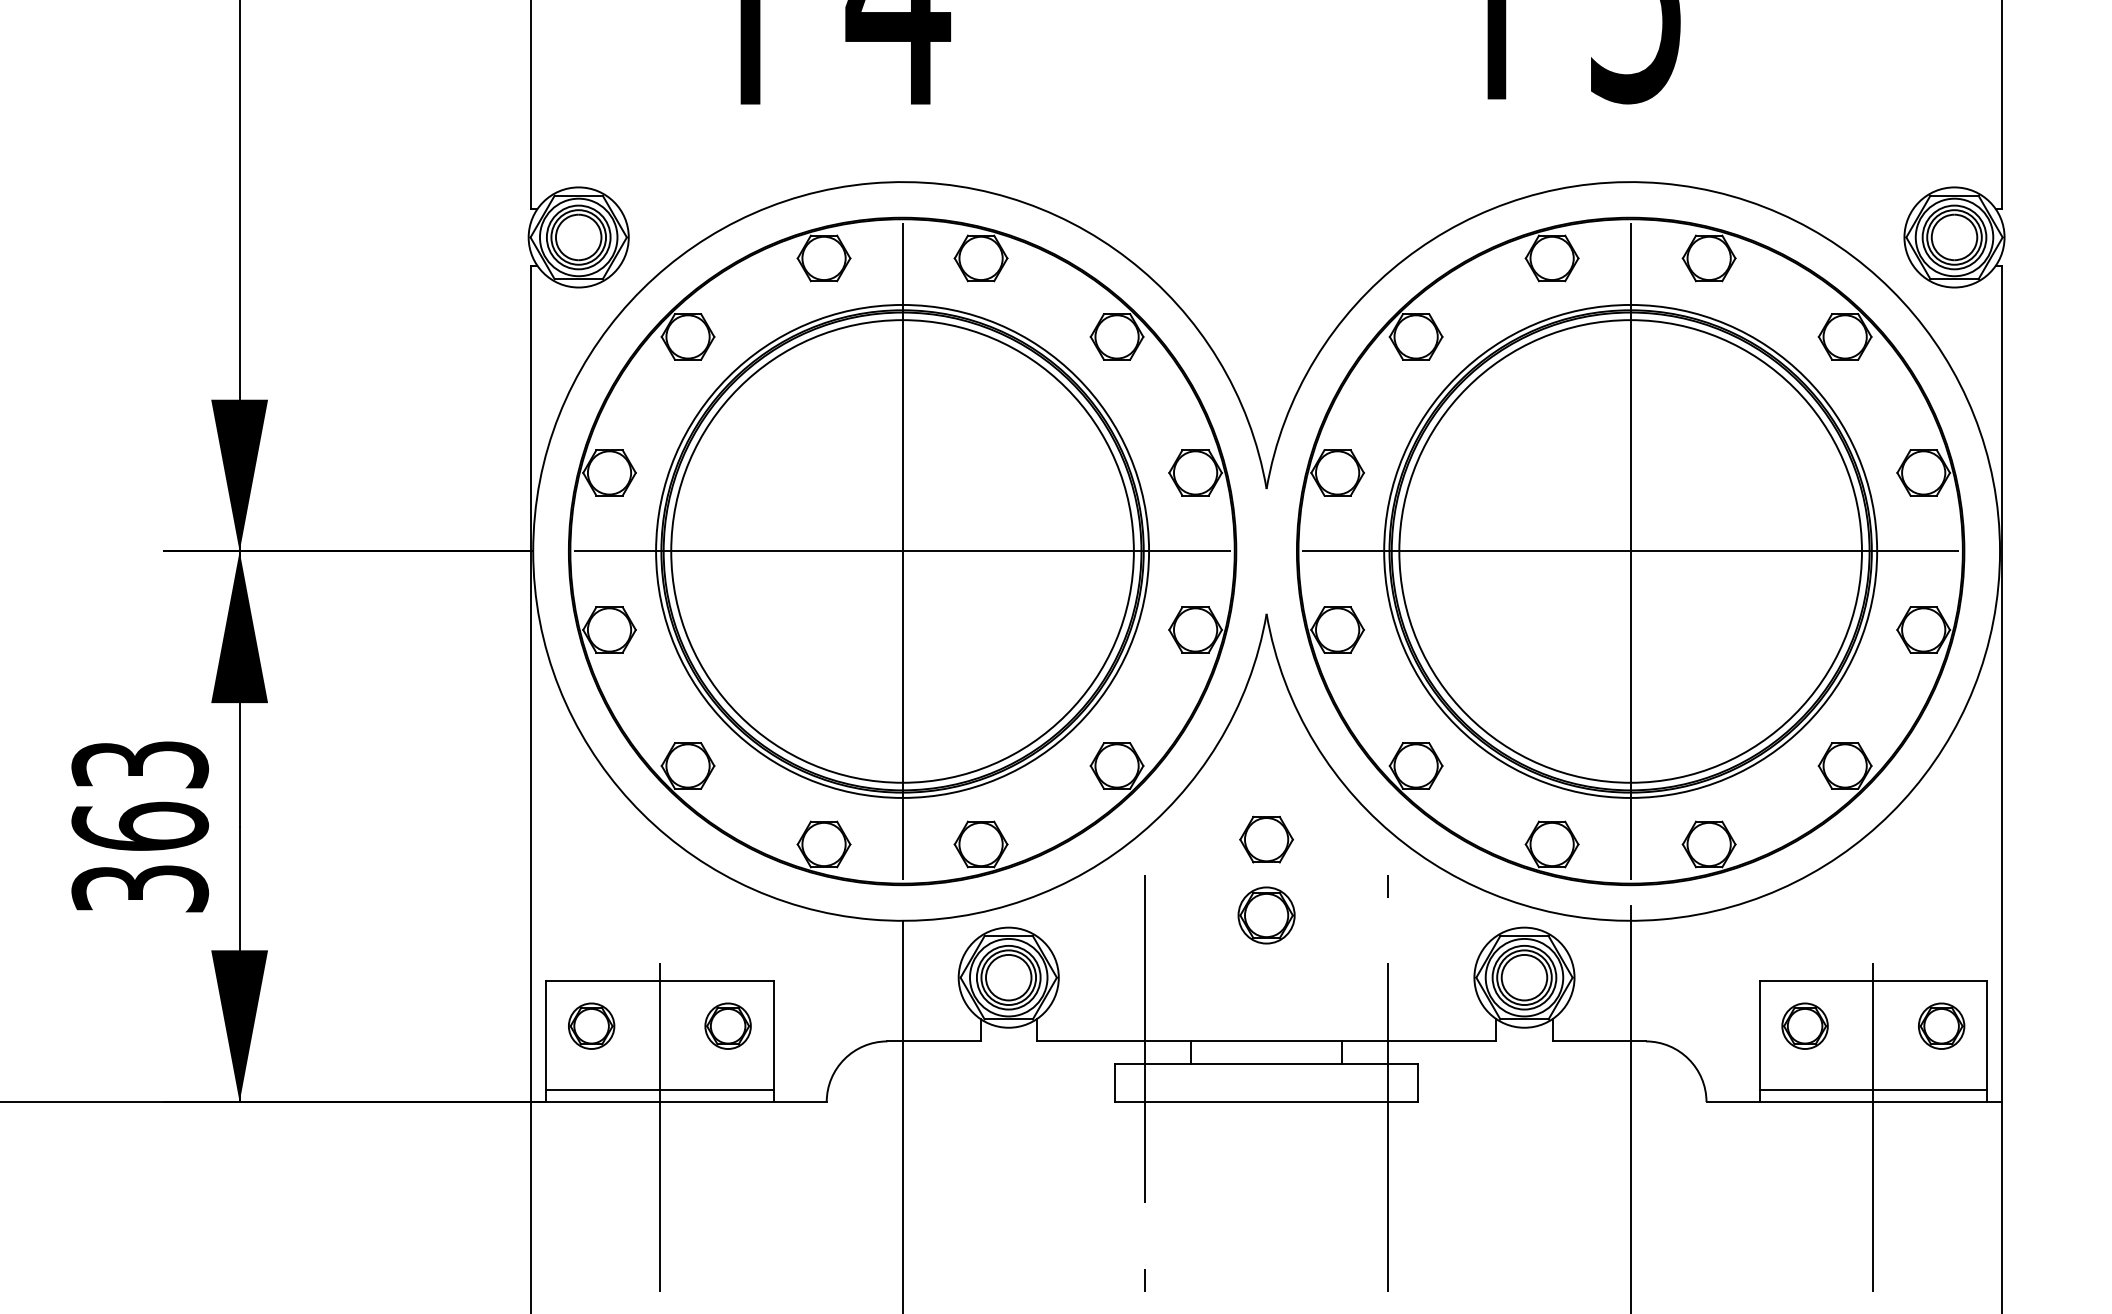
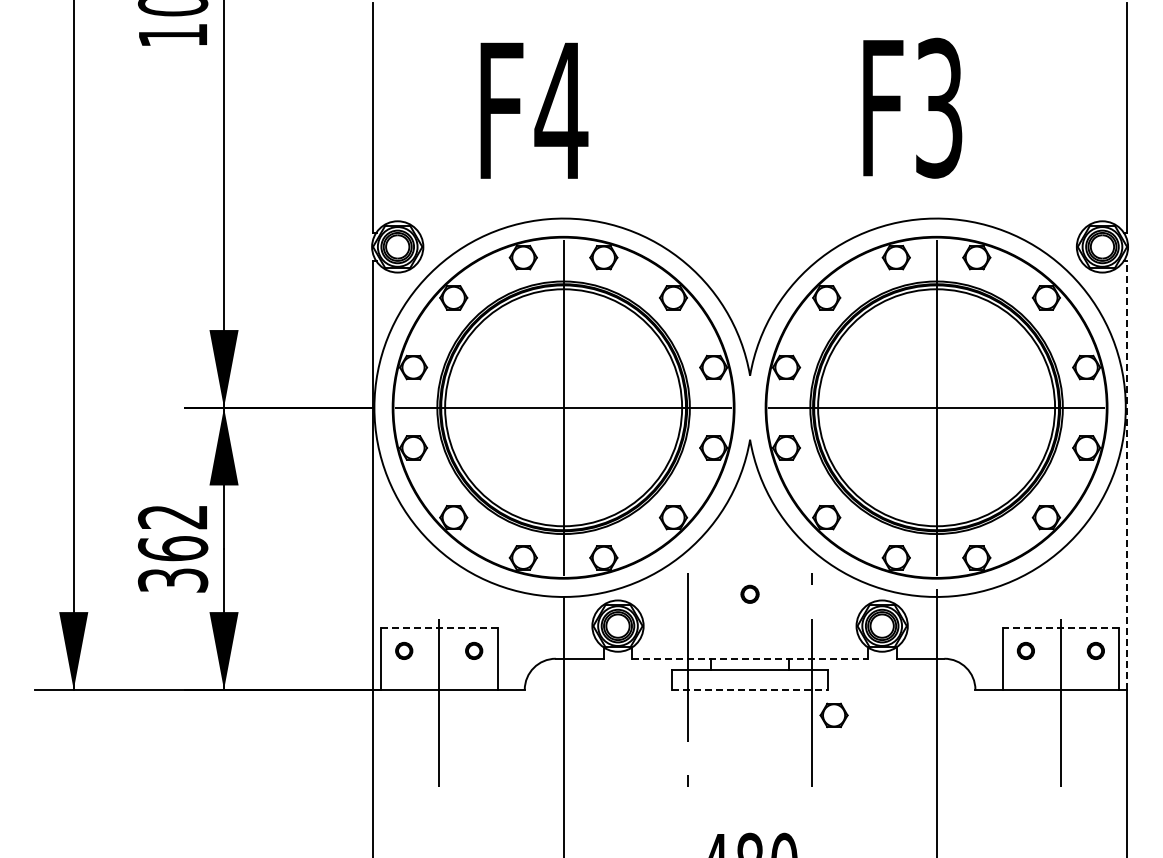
line: (2001, 683) -> (1126, 475), solid -> dashed
text: (140, 765) -> (173, 517), 363 -> 362
part: (1265, 839) -> (833, 715), moved
part: (1265, 915) -> (749, 594), size x0.6
line: (658, 980) -> (438, 627), solid -> dashed
line: (1872, 980) -> (1060, 627), solid -> dashed
part: (589, 1025) -> (403, 650), size x0.7
part: (726, 1025) -> (473, 650), size x0.7
part: (1804, 1025) -> (1025, 650), size x0.7
part: (1940, 1025) -> (1095, 650), size x0.7
line: (1267, 1040) -> (750, 658), solid -> dashed
line: (660, 1089) -> (439, 683), removed
line: (1872, 1089) -> (1060, 683), removed
line: (1267, 1101) -> (750, 689), solid -> dashed

